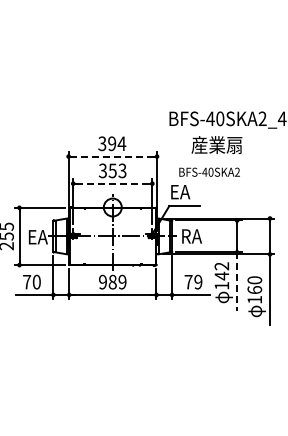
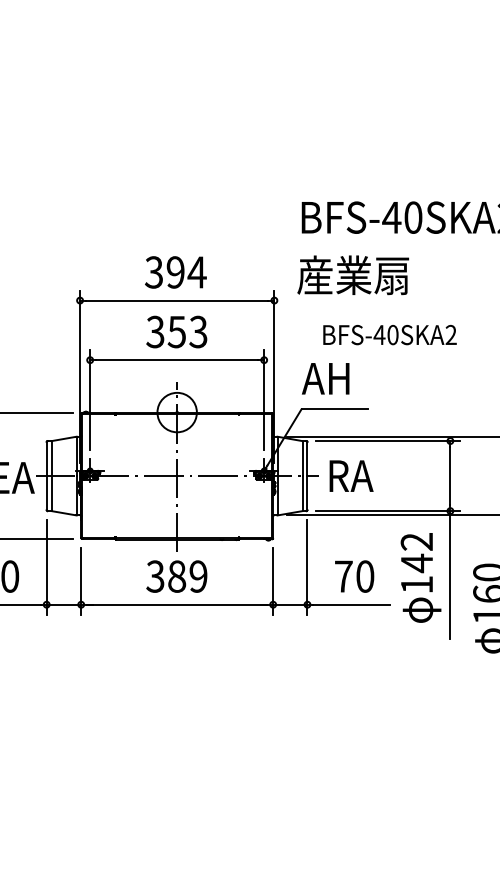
text: (216, 144) -> (352, 274), moved
line: (112, 156) -> (176, 300), dashed -> solid
line: (112, 183) -> (176, 359), dashed -> solid
text: (180, 192) -> (325, 379), EA -> AH
line: (237, 281) -> (451, 575), dashed -> solid
text: (102, 282) -> (154, 577), 989 -> 389
text: (198, 282) -> (365, 577), 79 -> 70

